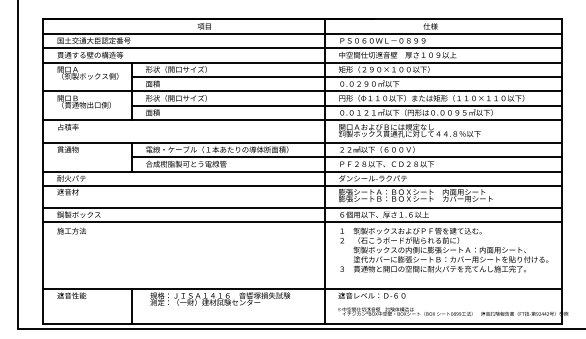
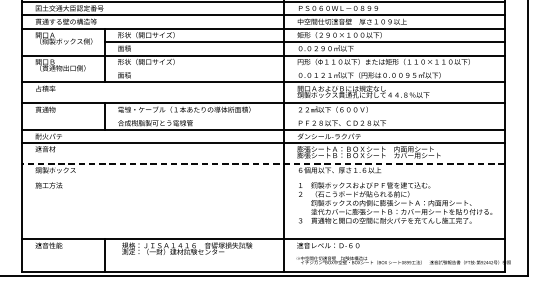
line: (346, 105) -> (304, 68), removed
line: (346, 157) -> (304, 116), removed
line: (301, 207) -> (262, 163), solid -> dashed
line: (301, 222) -> (262, 177), removed

